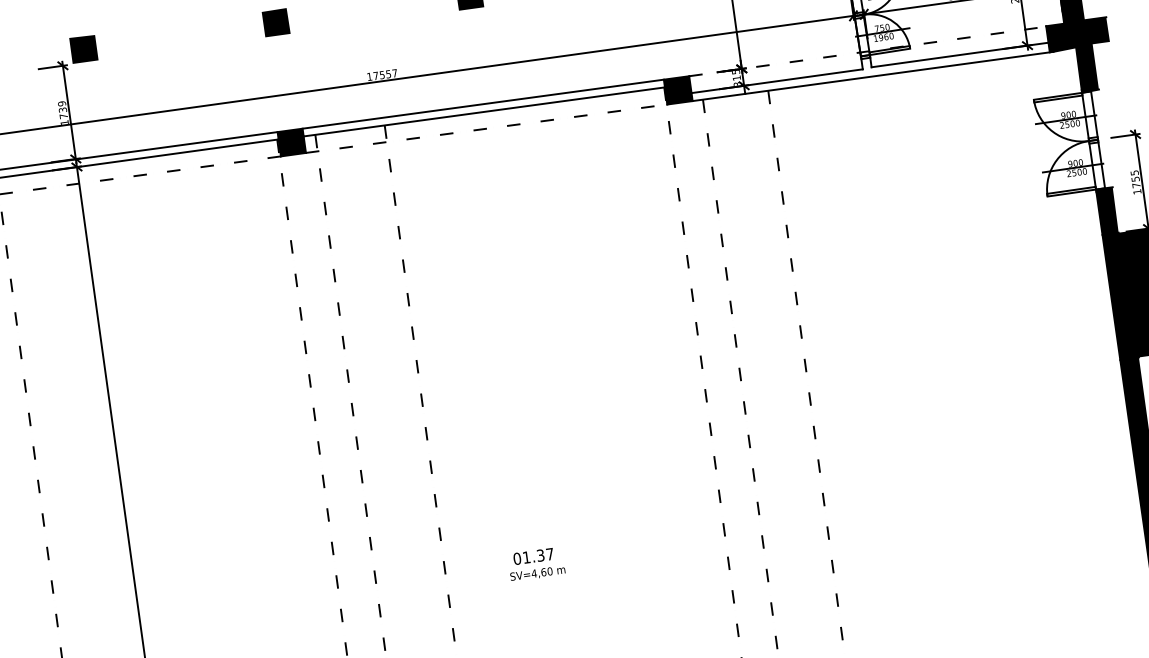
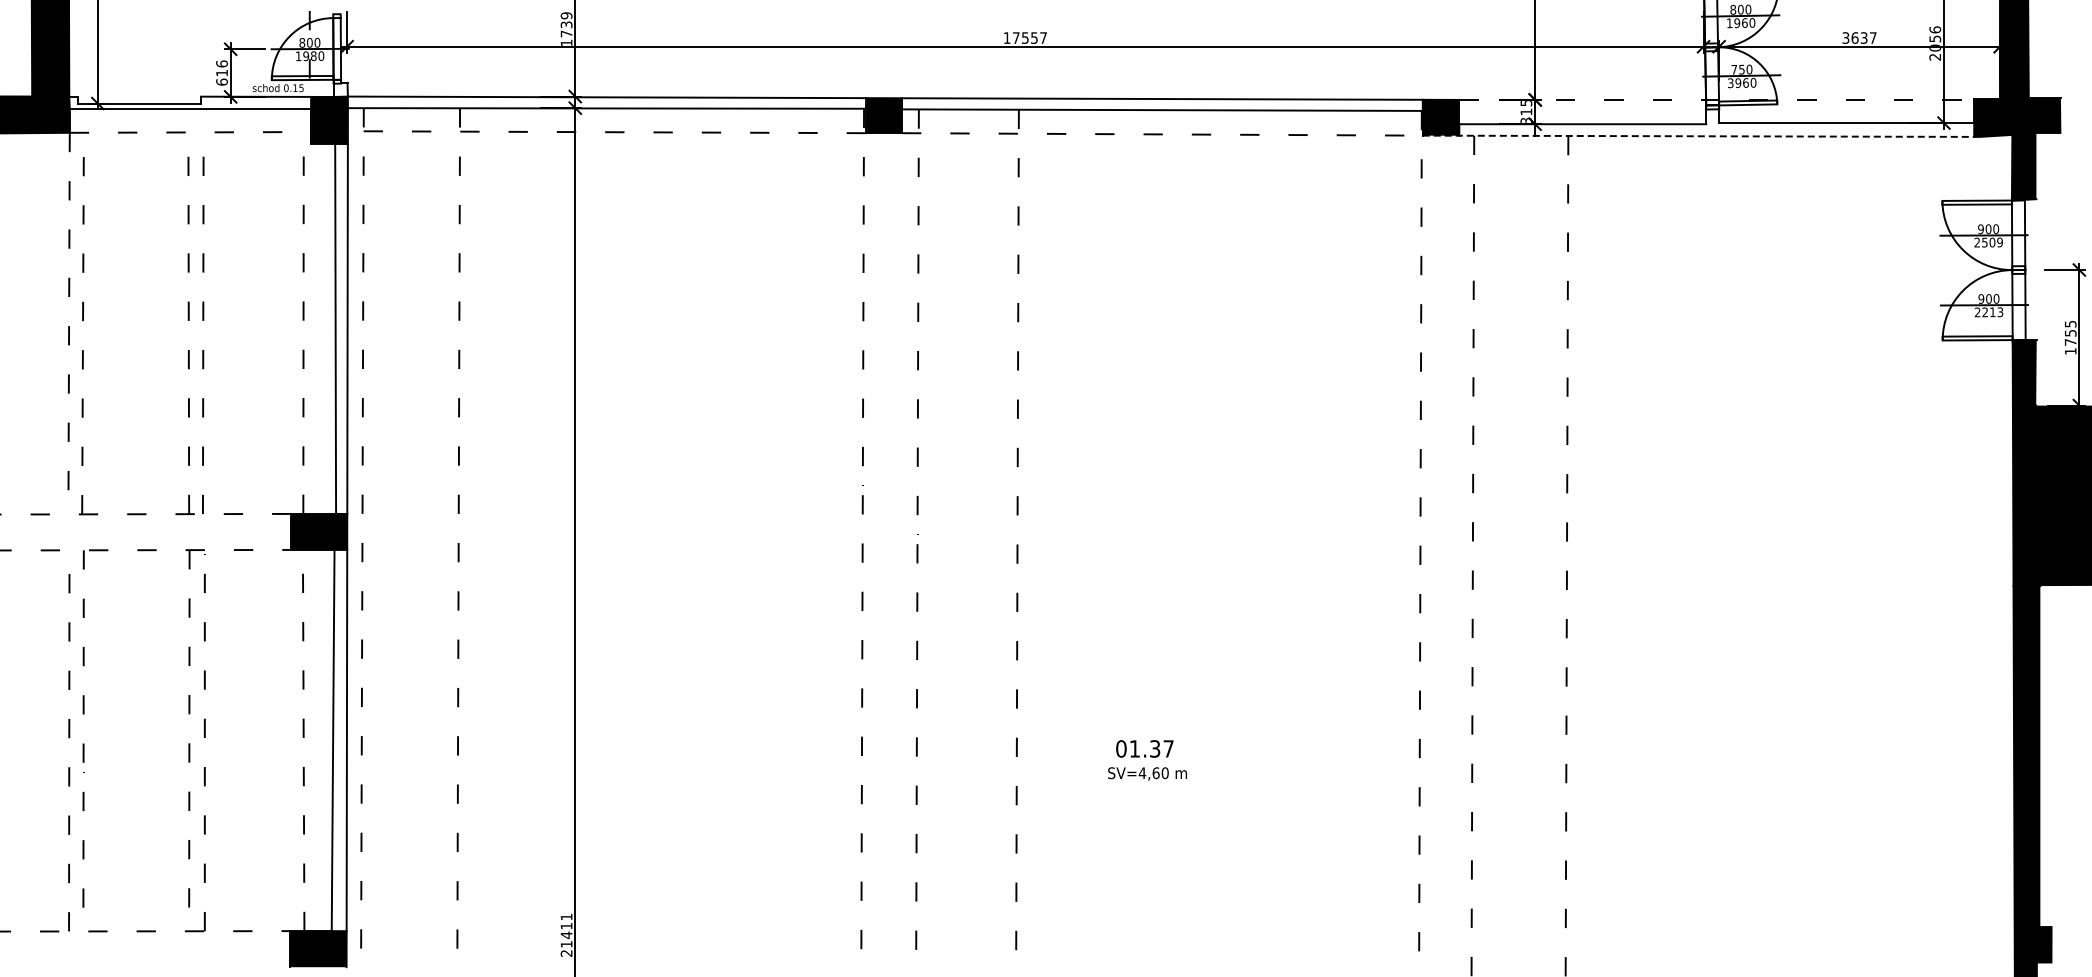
text: (875, 38) -> (1730, 83), 1960 -> 3960
line: (860, 78) -> (1701, 136), solid -> dashed
text: (1077, 123) -> (1999, 242), 2500 -> 2509
text: (1079, 172) -> (1992, 312), 2500 -> 2213

